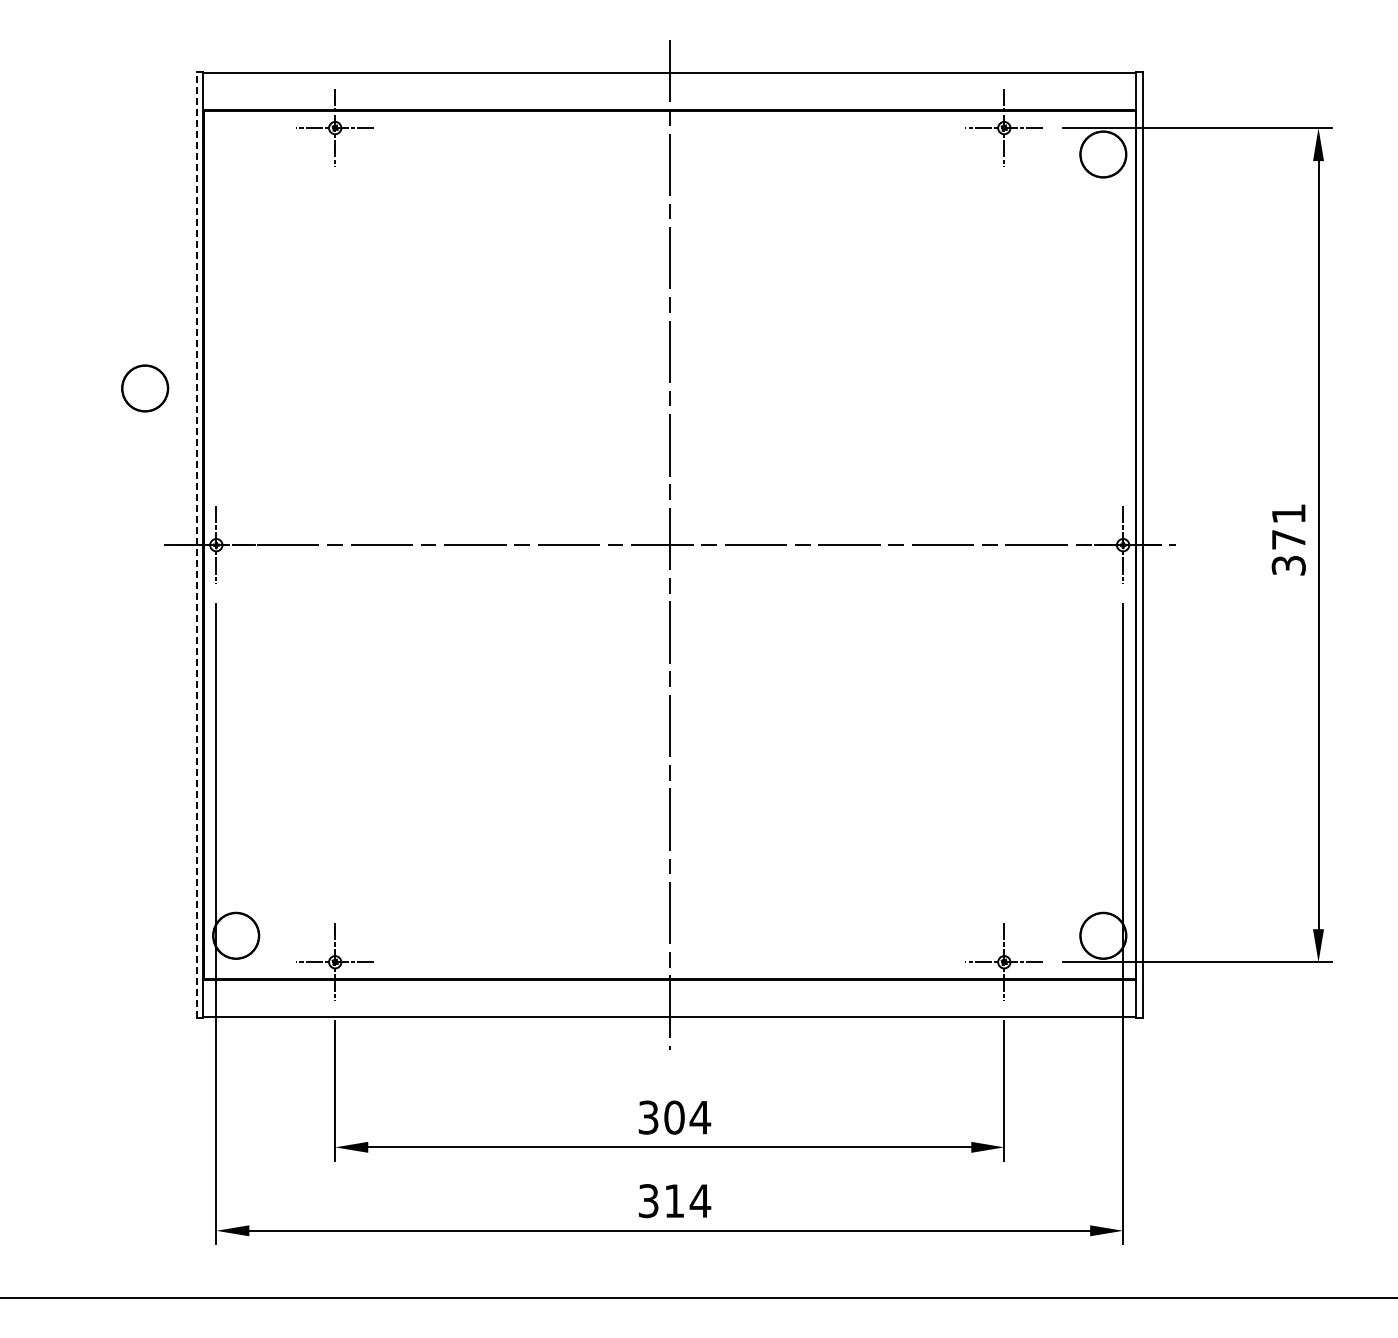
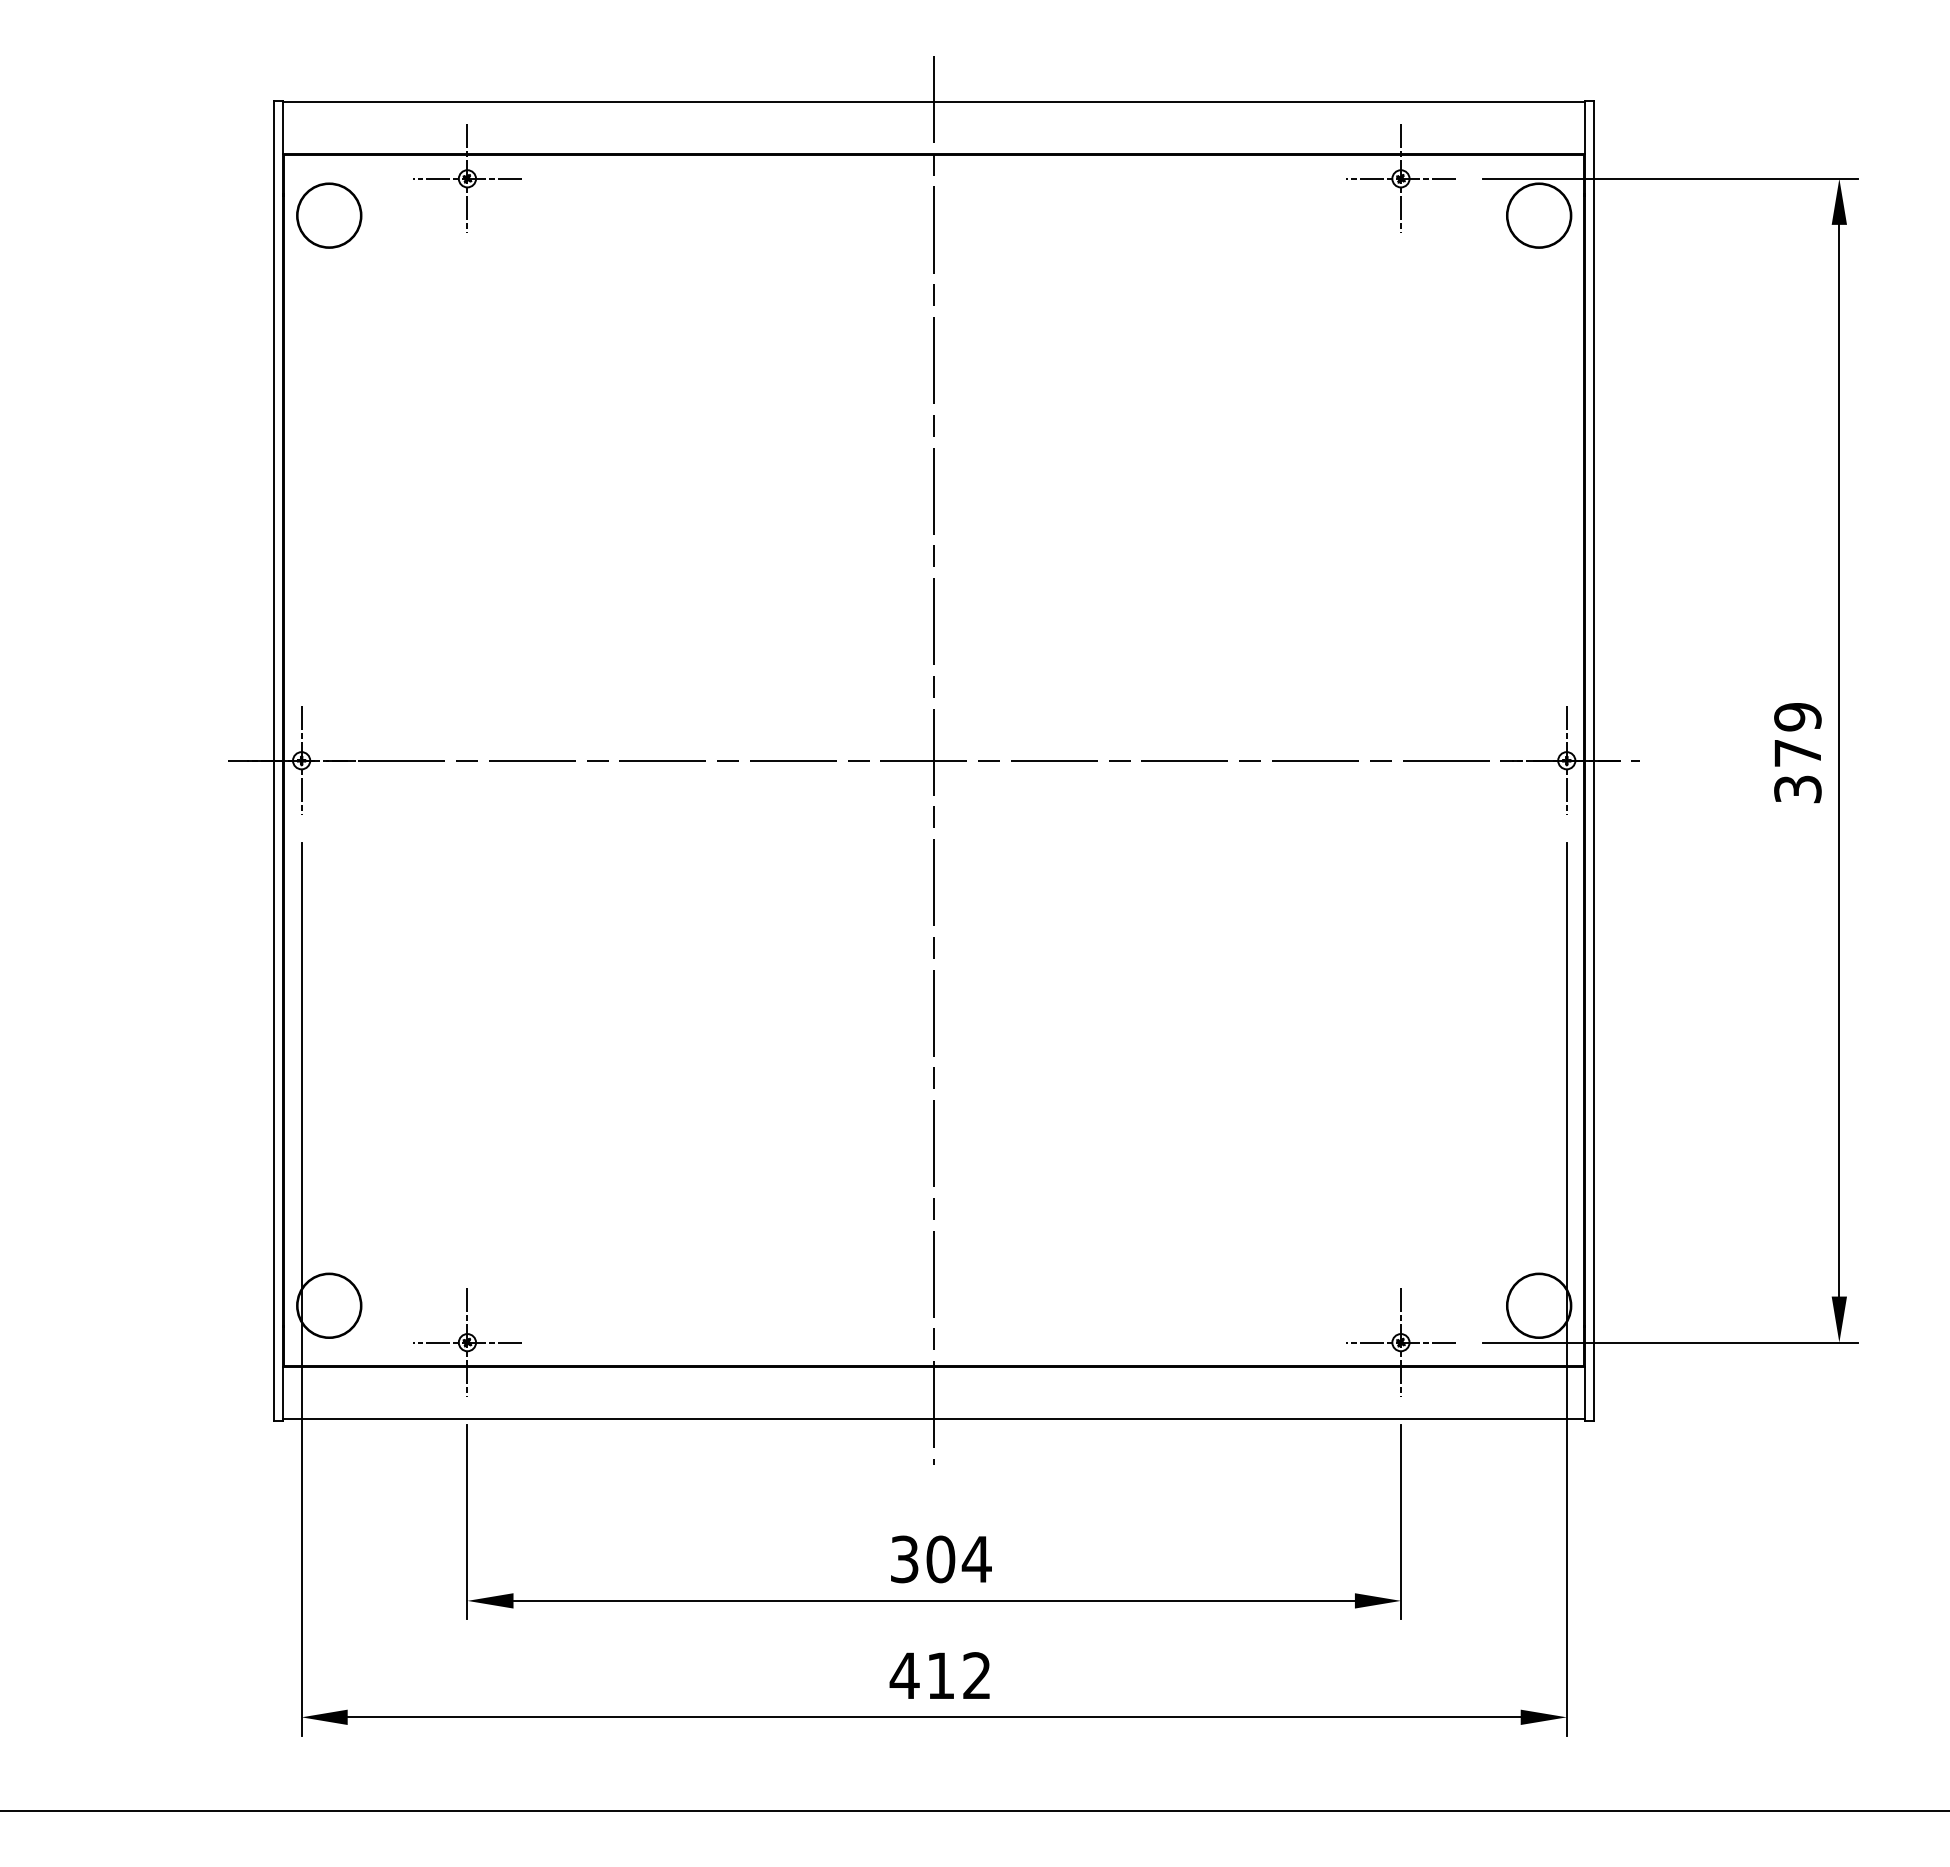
circle: (145, 388) -> (329, 215), moved
text: (1288, 513) -> (1797, 716), 371 -> 379
line: (196, 544) -> (273, 759), dashed -> solid
text: (674, 1201) -> (940, 1676), 314 -> 412

